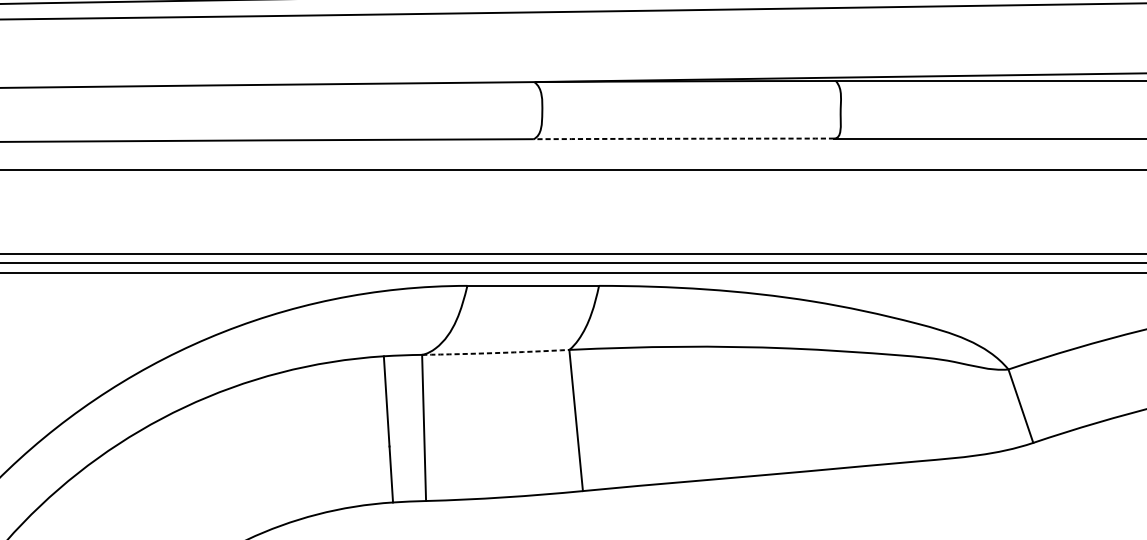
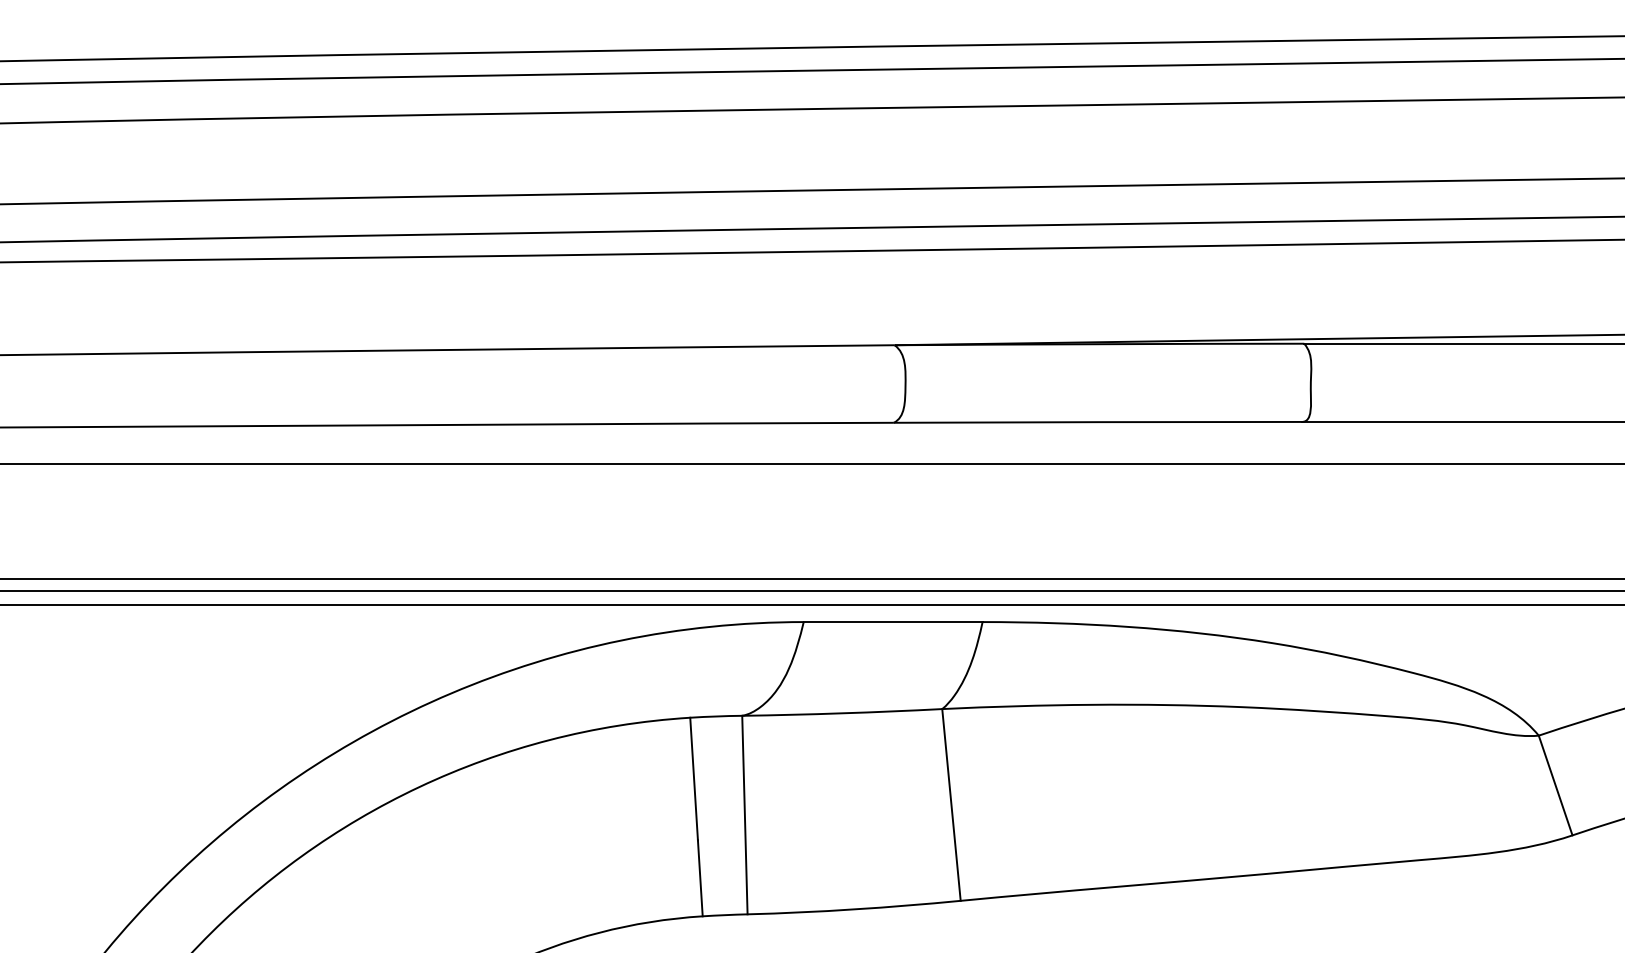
arc: (683, 138) -> (1097, 422), dashed -> solid
arc: (495, 353) -> (842, 713), dashed -> solid

